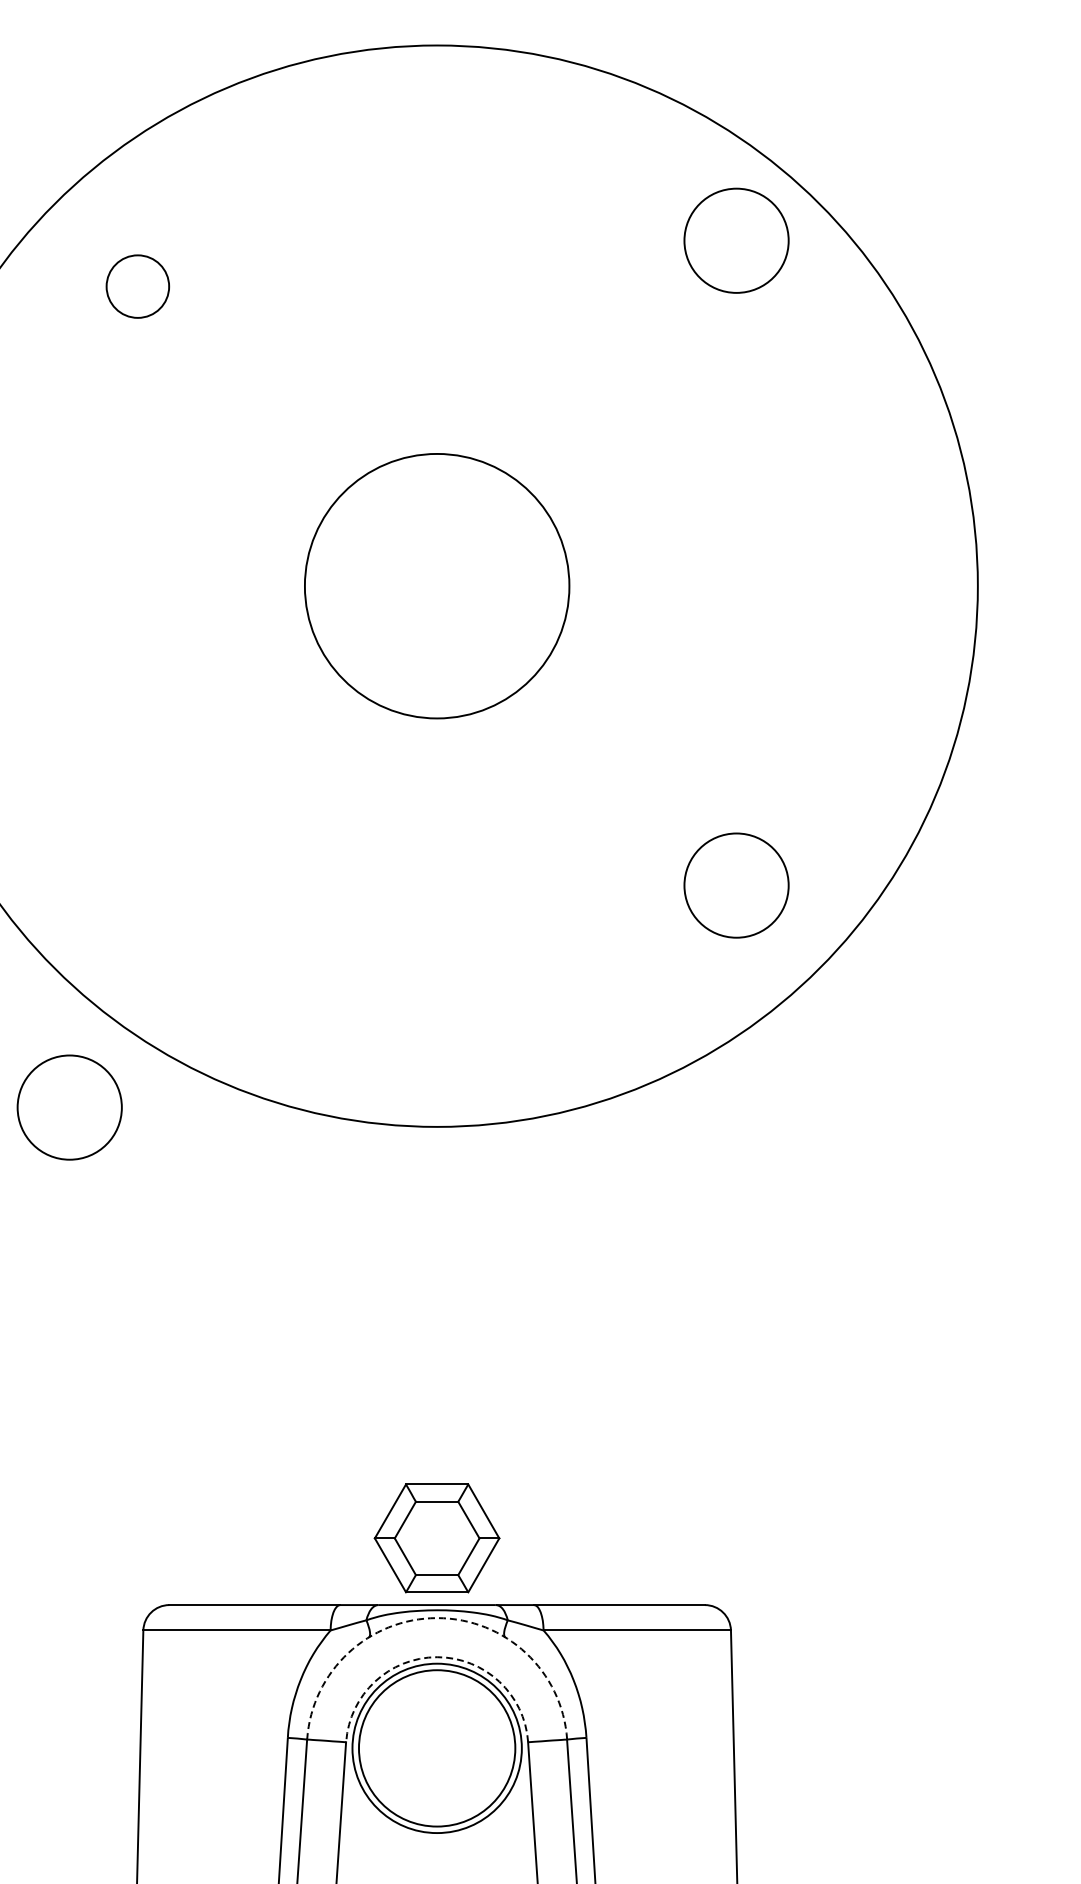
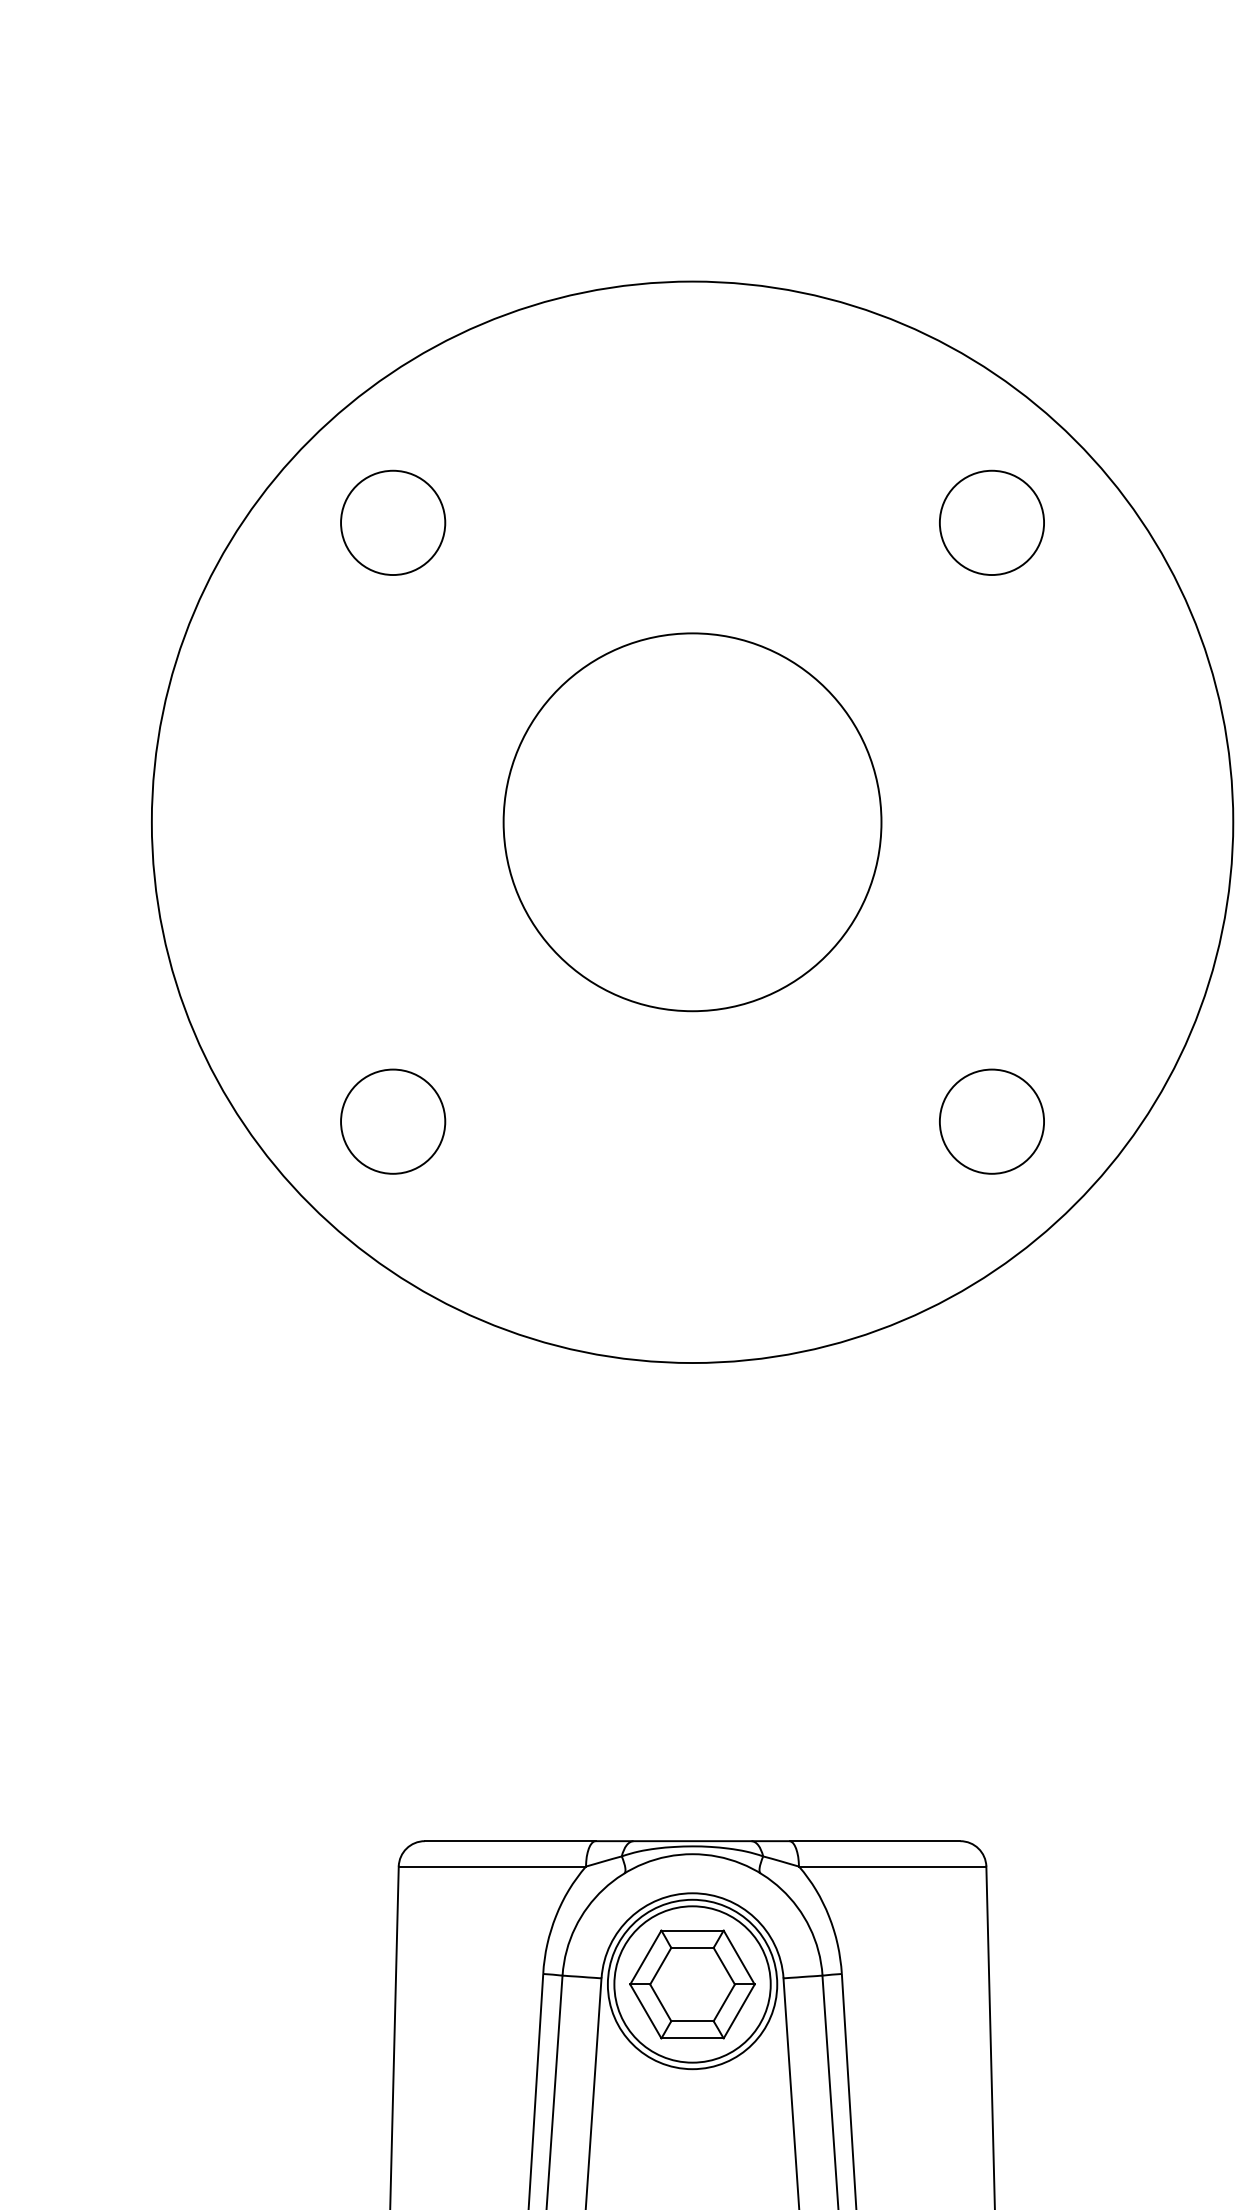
circle: (736, 240) -> (991, 522), moved
circle: (138, 286) -> (393, 522), size x1.67
circle: (437, 586) -> (692, 822), size x1.43
circle: (70, 1107) -> (393, 1121), moved
part: (437, 1538) -> (692, 1984), moved
arc: (437, 1618) -> (692, 1854), dashed -> solid
arc: (437, 1657) -> (692, 1893), dashed -> solid

